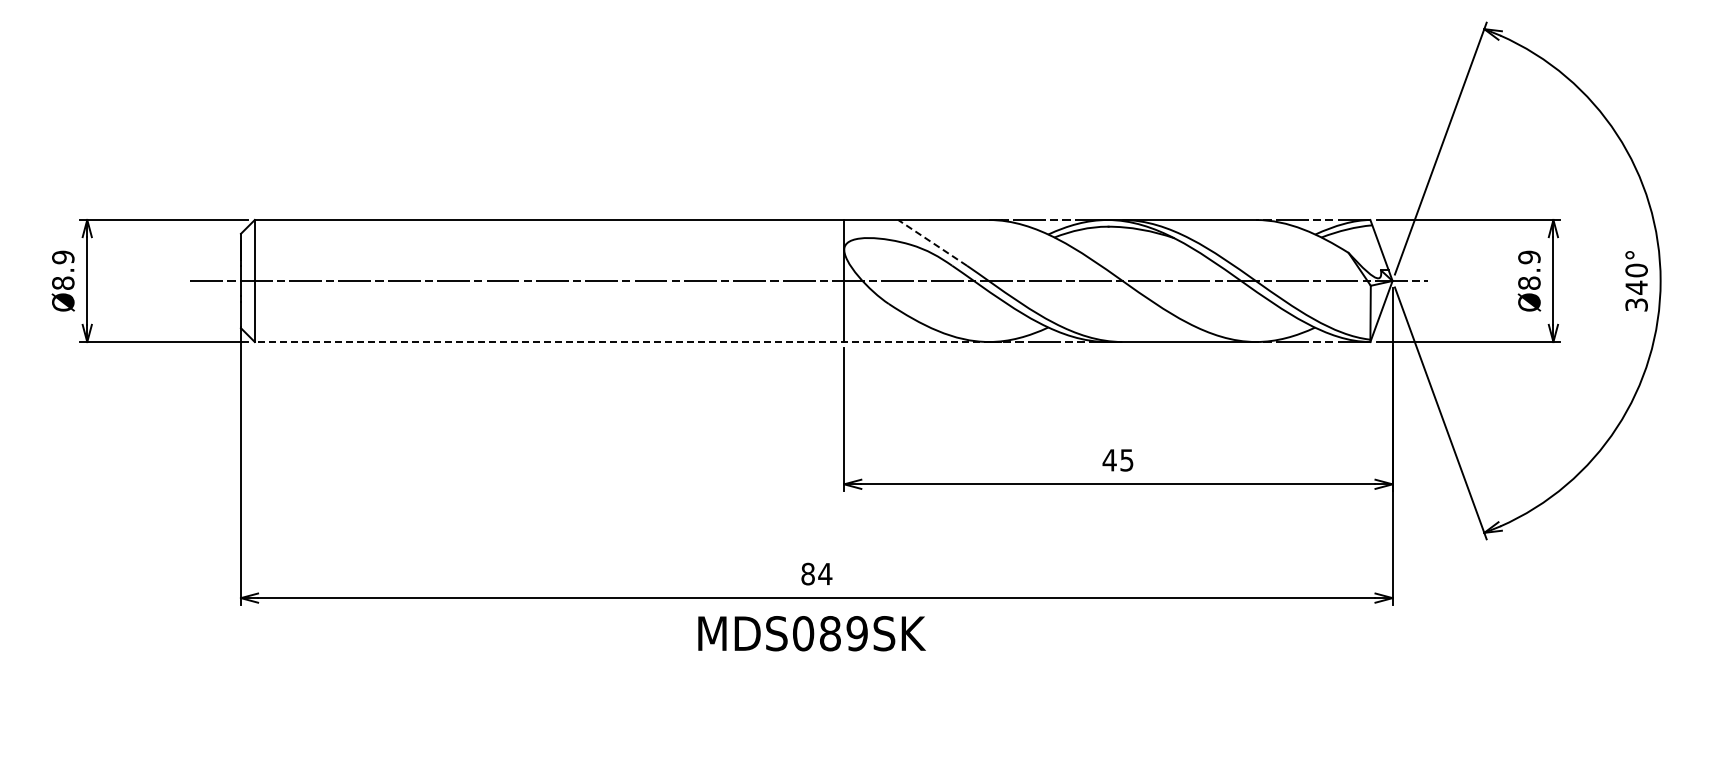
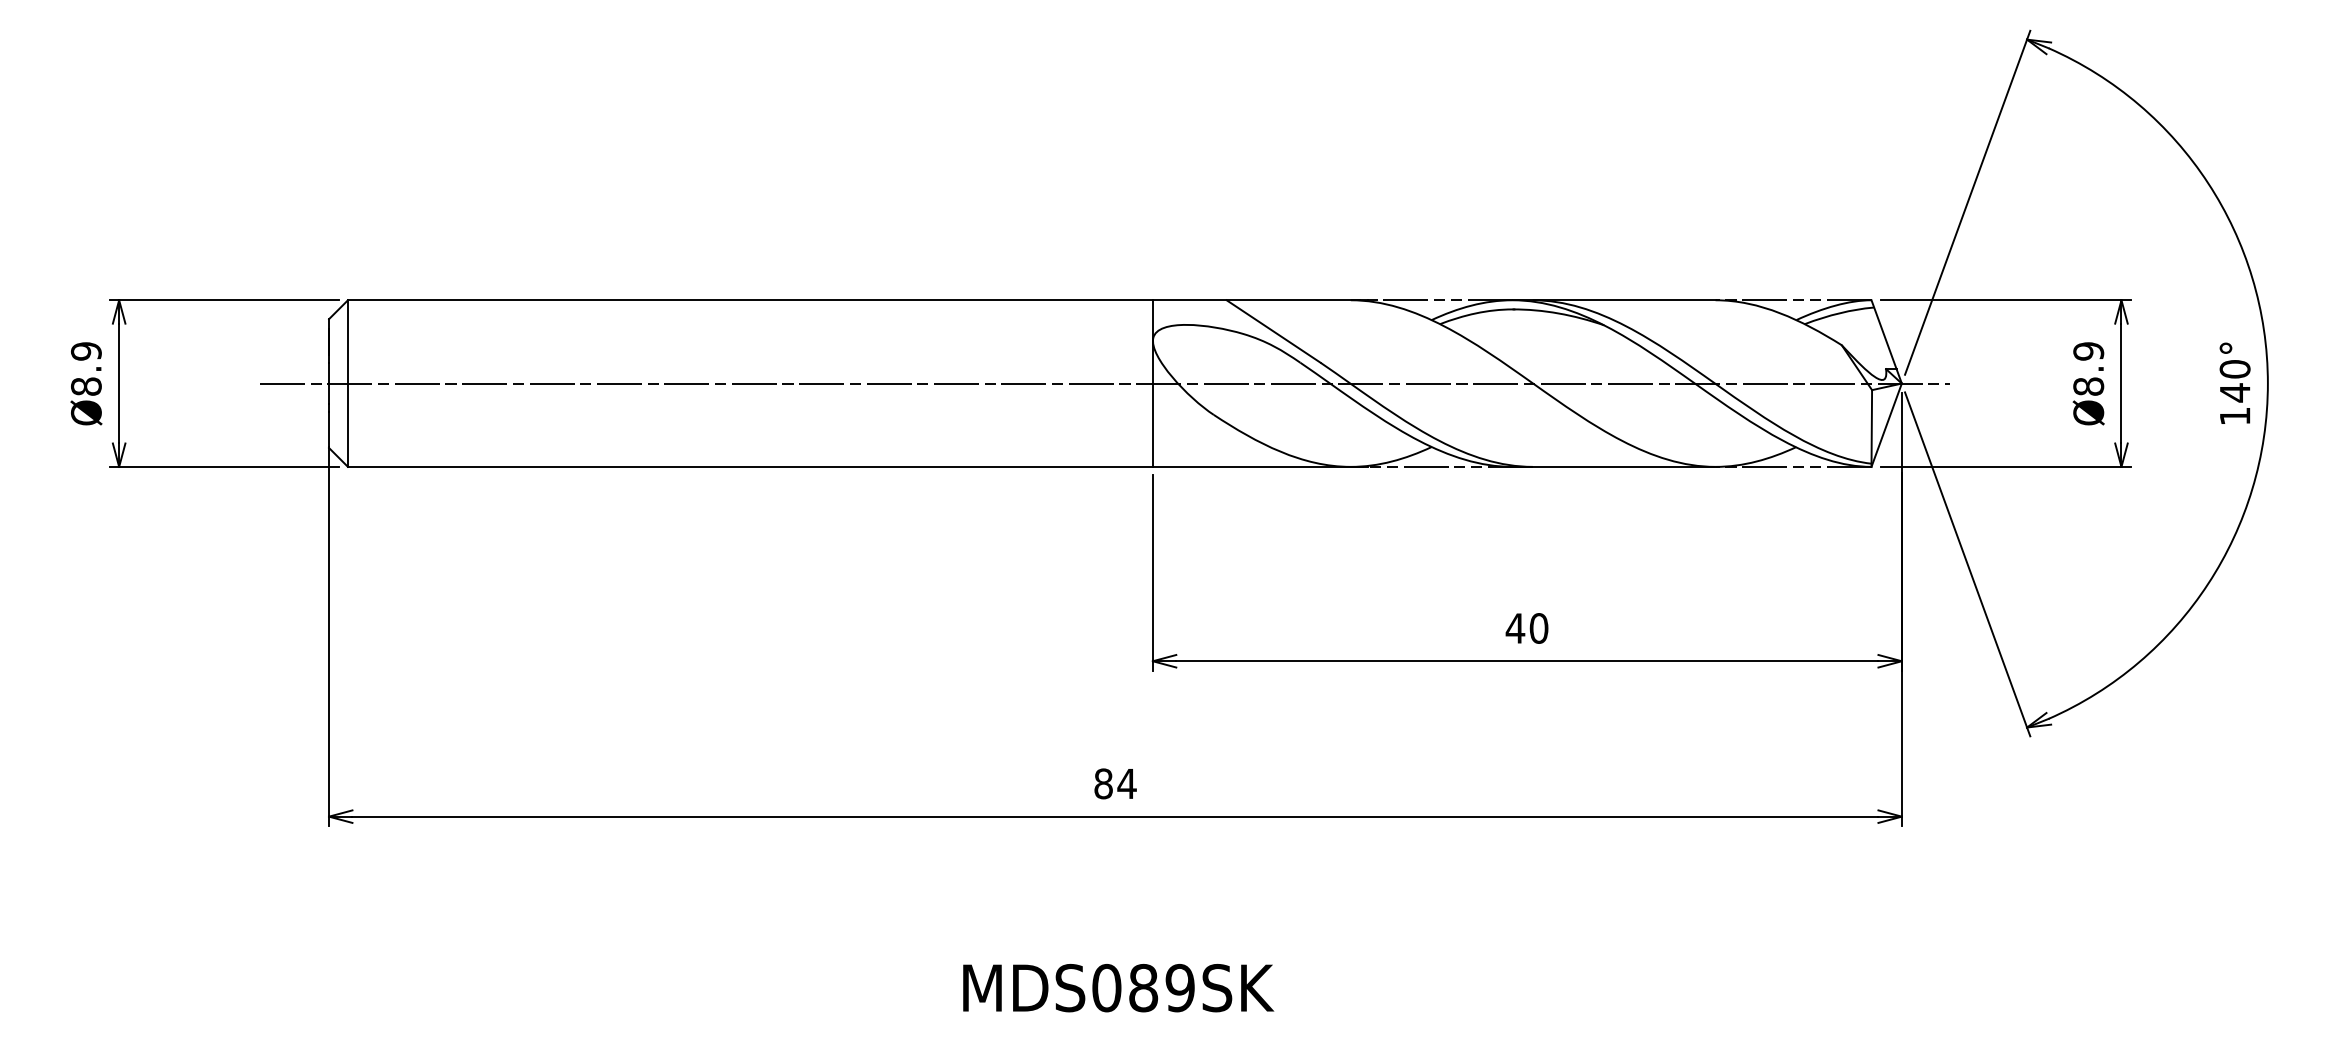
line: (932, 242) -> (1273, 330), dashed -> solid
text: (1636, 304) -> (2234, 415), 340° -> 140°
line: (627, 342) -> (856, 467), dashed -> solid
text: (1126, 460) -> (1538, 628), 45 -> 40
text: (811, 633) -> (1117, 987), moved

